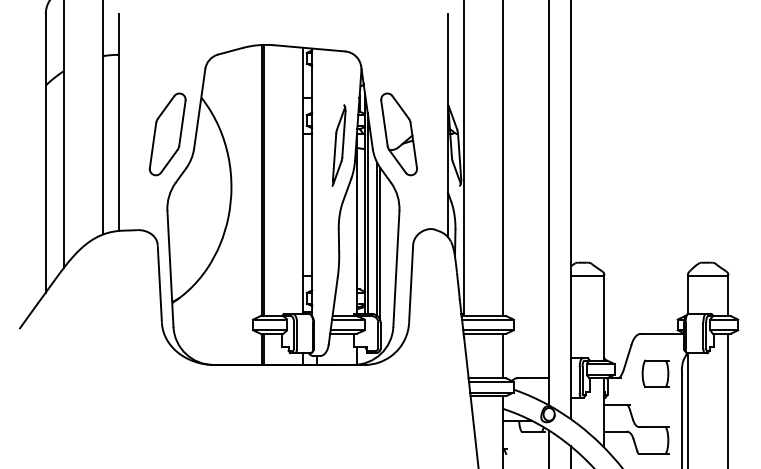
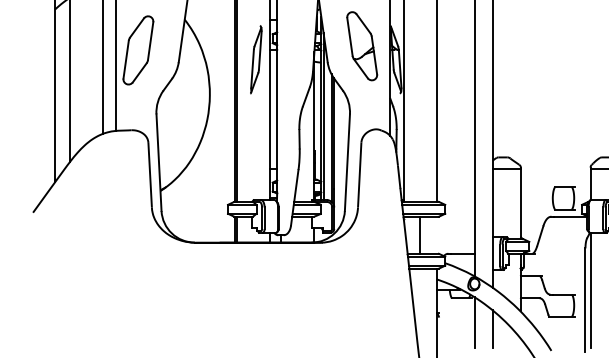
part: (167, 134) -> (138, 50), moved
part: (398, 134) -> (361, 46), moved
part: (338, 145) -> (255, 59), moved
line: (503, 355) -> (420, 234), moved
part: (655, 373) -> (563, 198), moved

